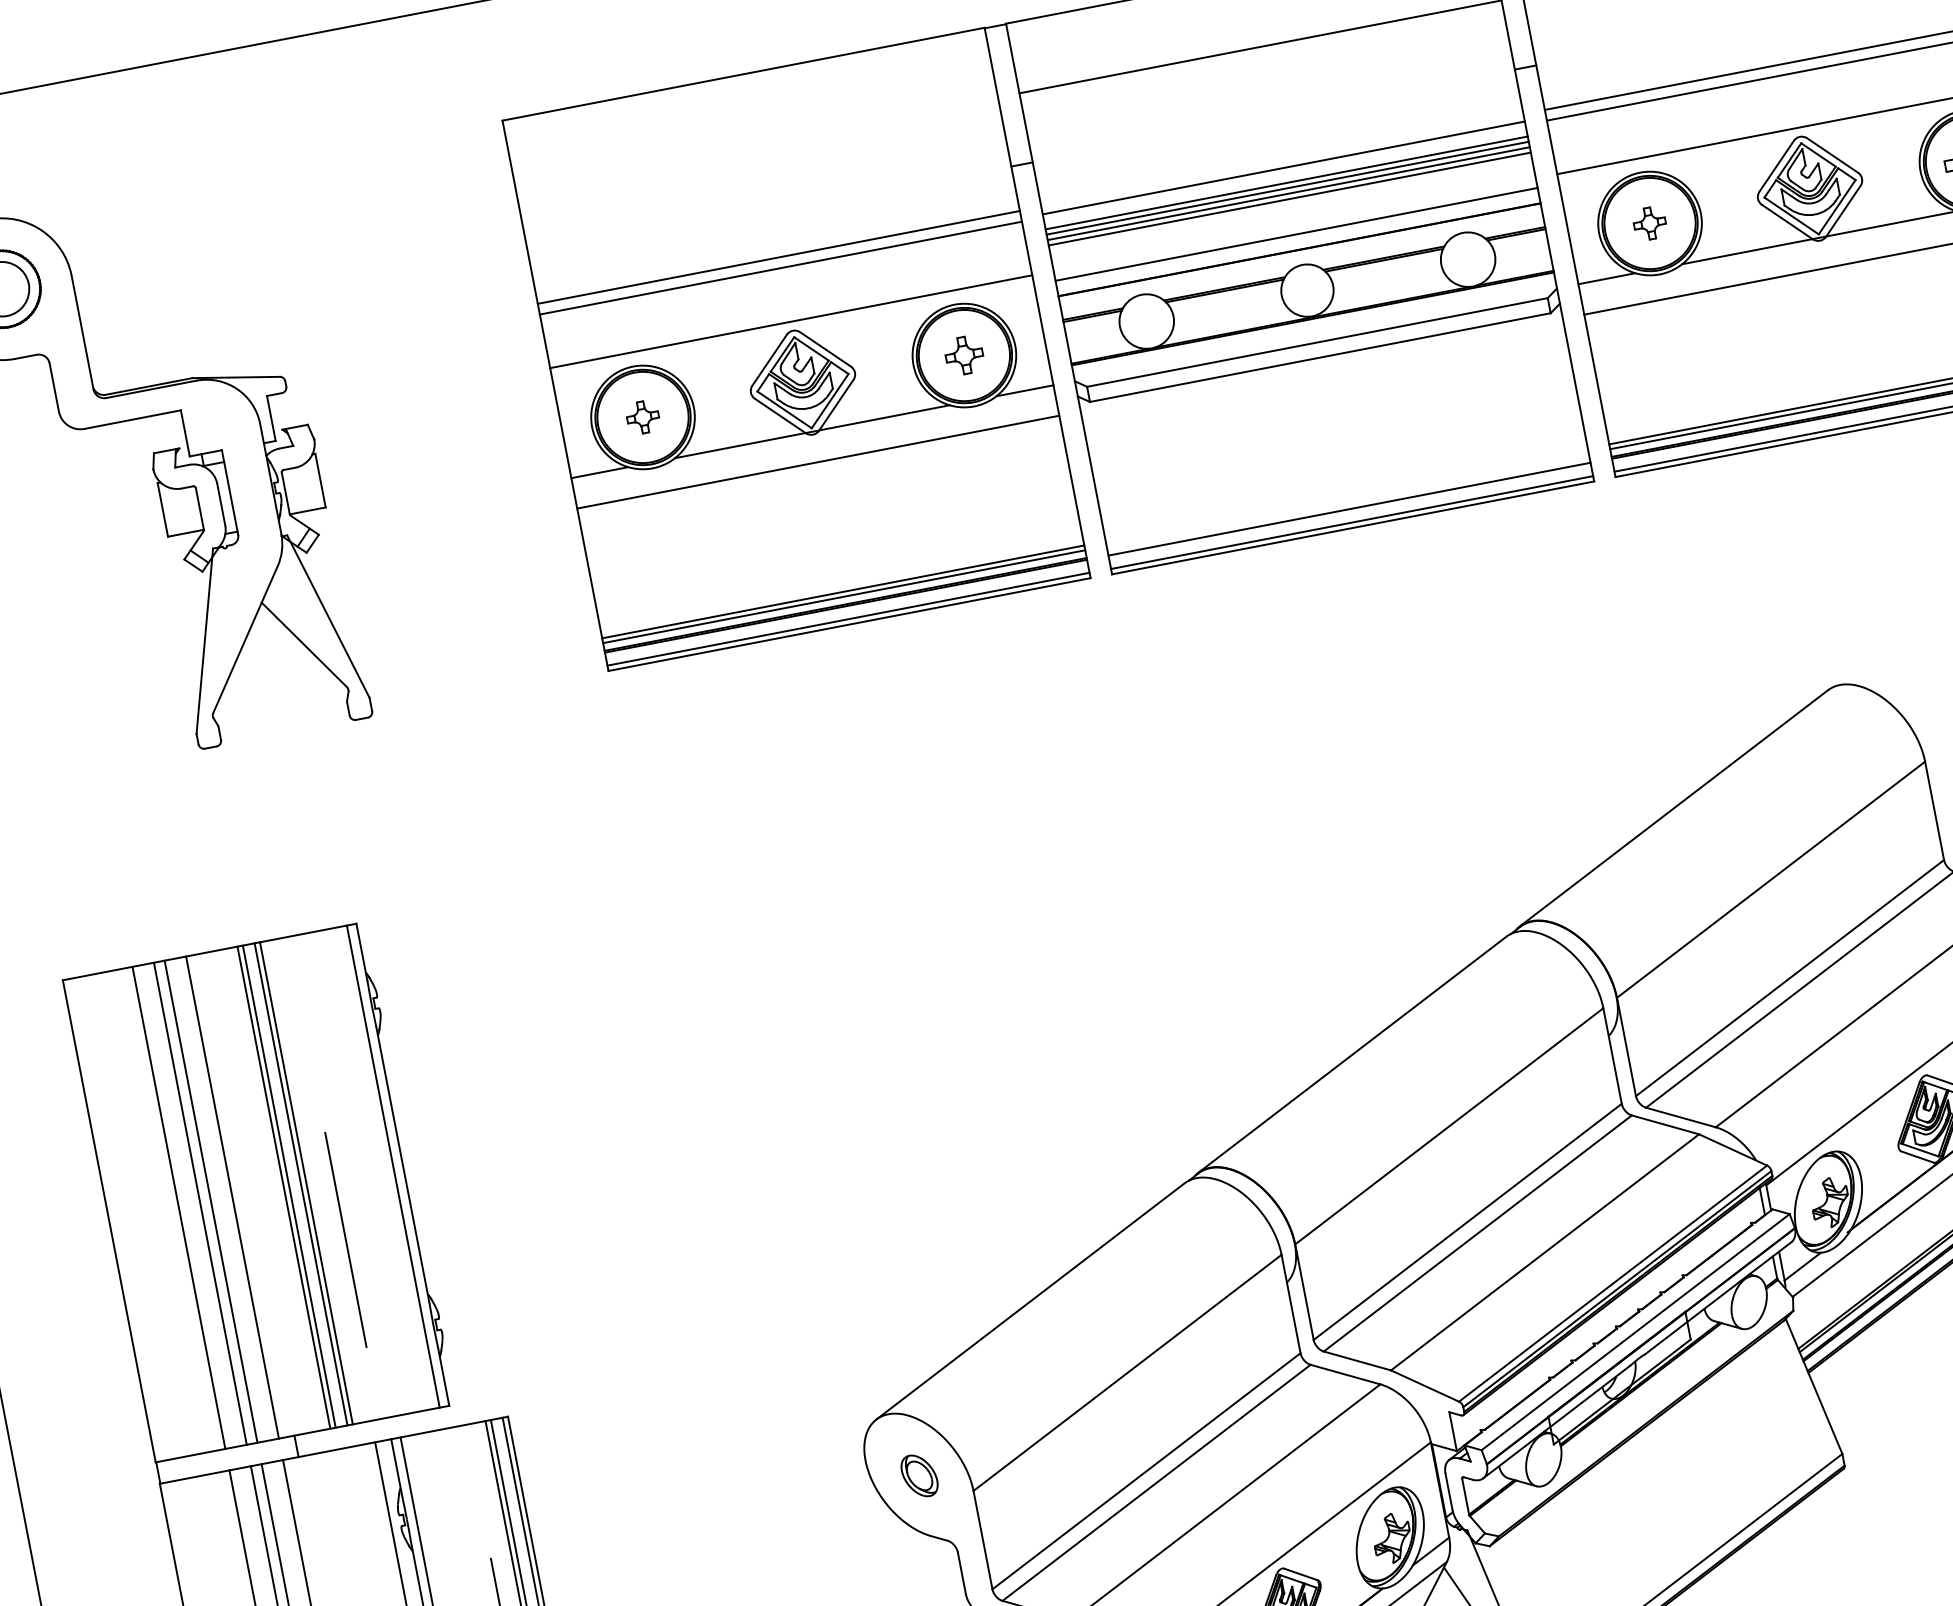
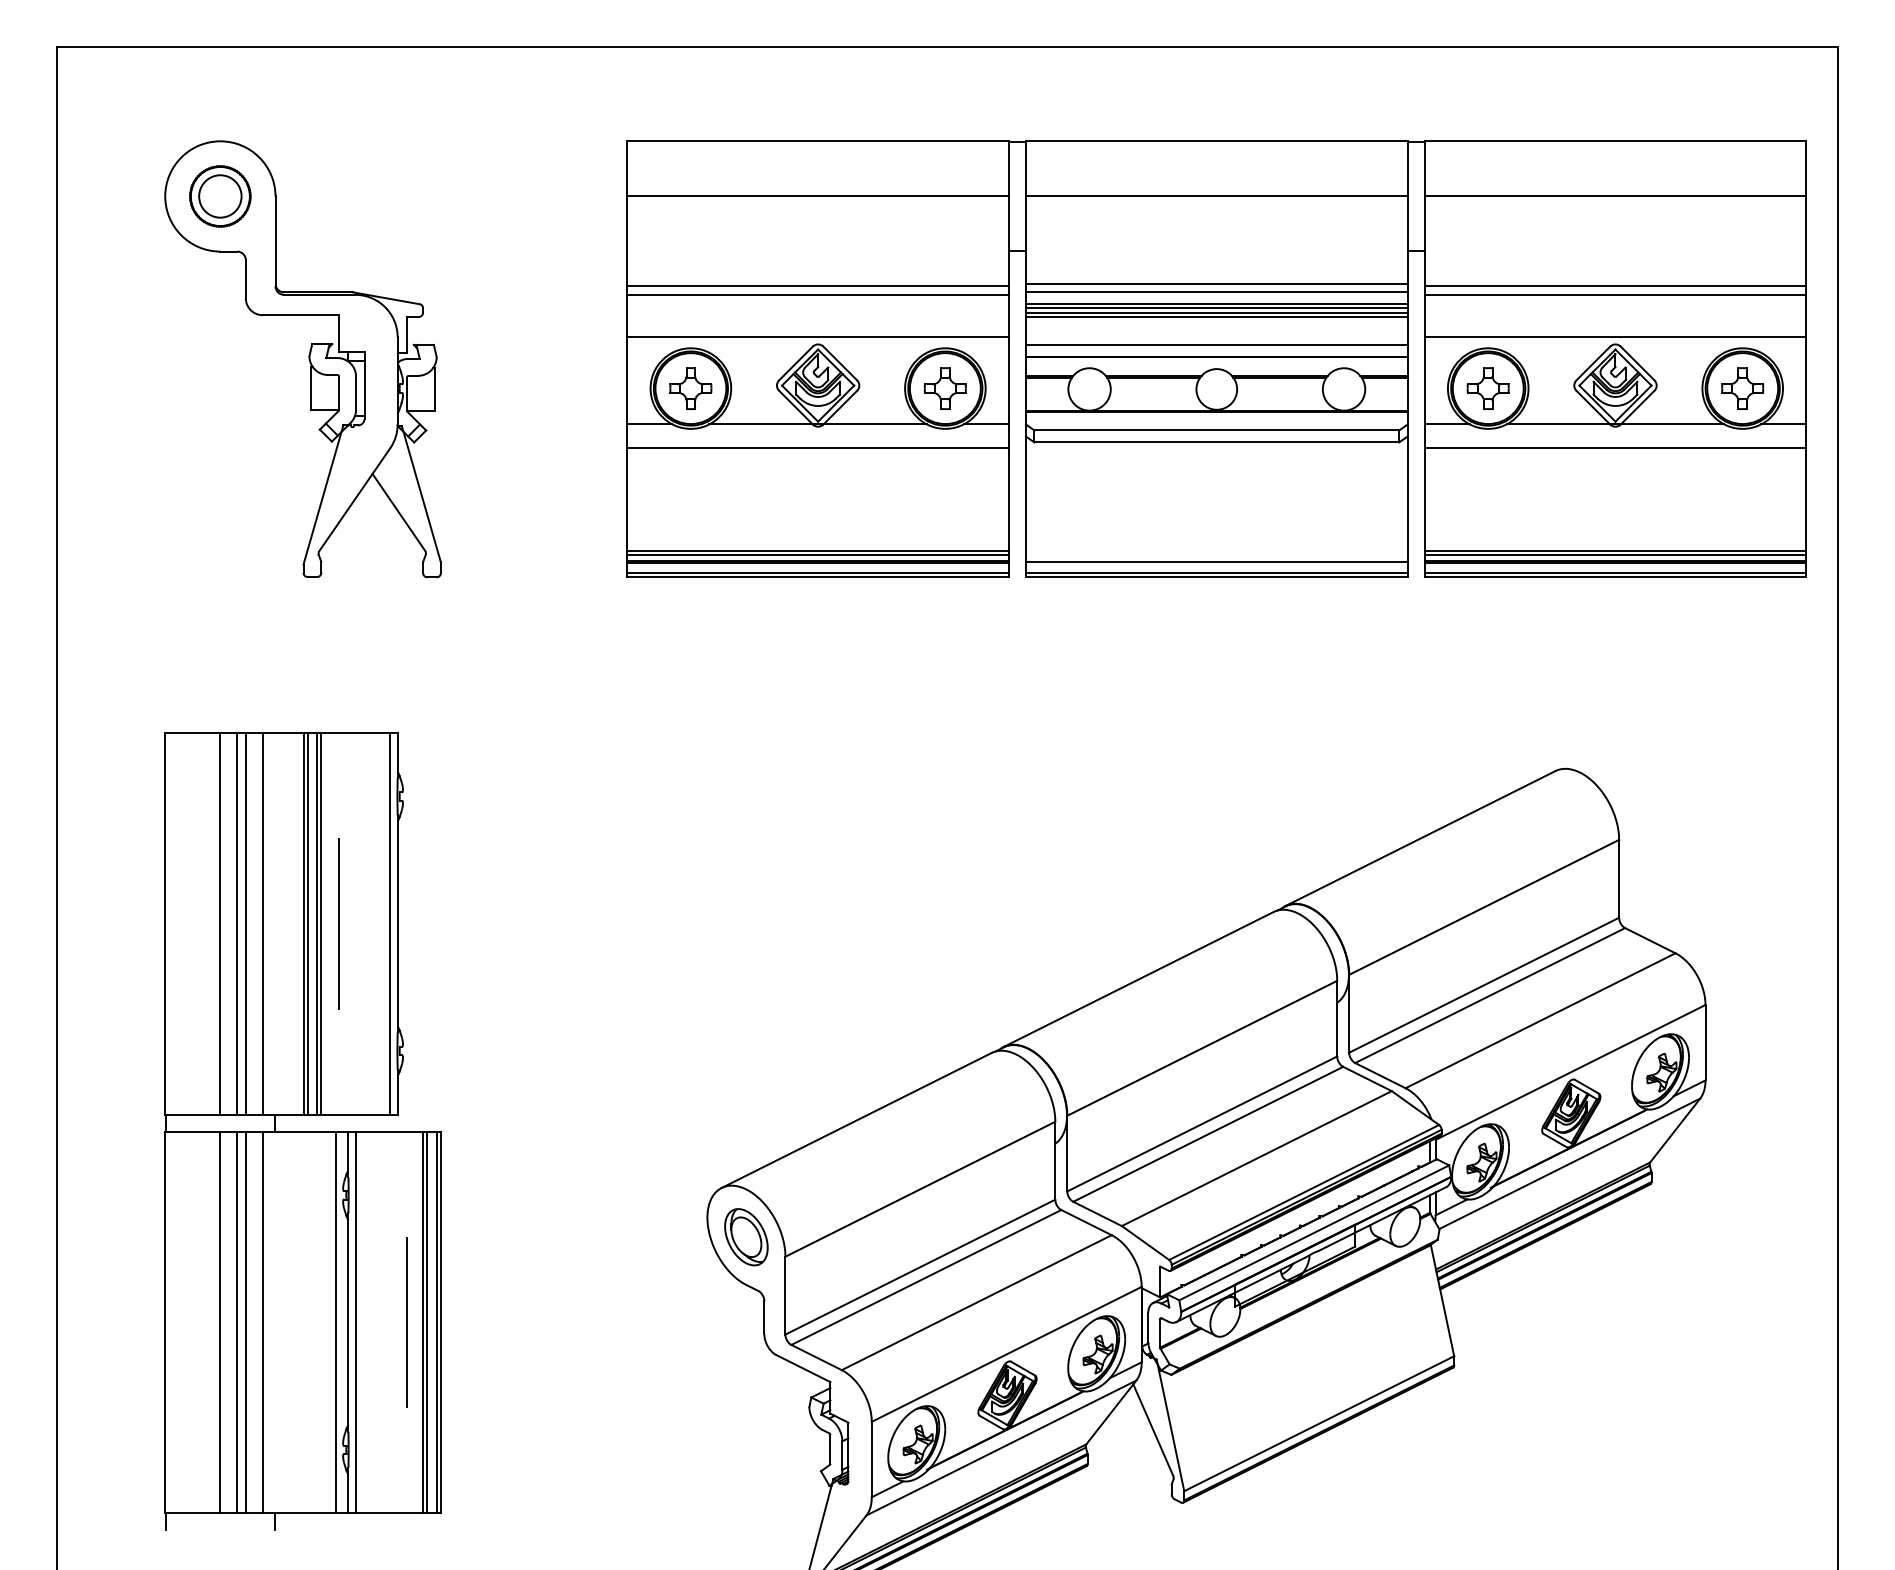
line: (756, 144) -> (817, 196), added
line: (1281, 156) -> (1216, 283), added
part: (1649, 223) -> (1487, 388), size x1.67
part: (964, 355) -> (945, 388), size x1.43
part: (642, 417) -> (690, 388), size x1.67
line: (345, 1239) -> (338, 923), moved
part: (919, 1476) -> (746, 1237), size x1.67

